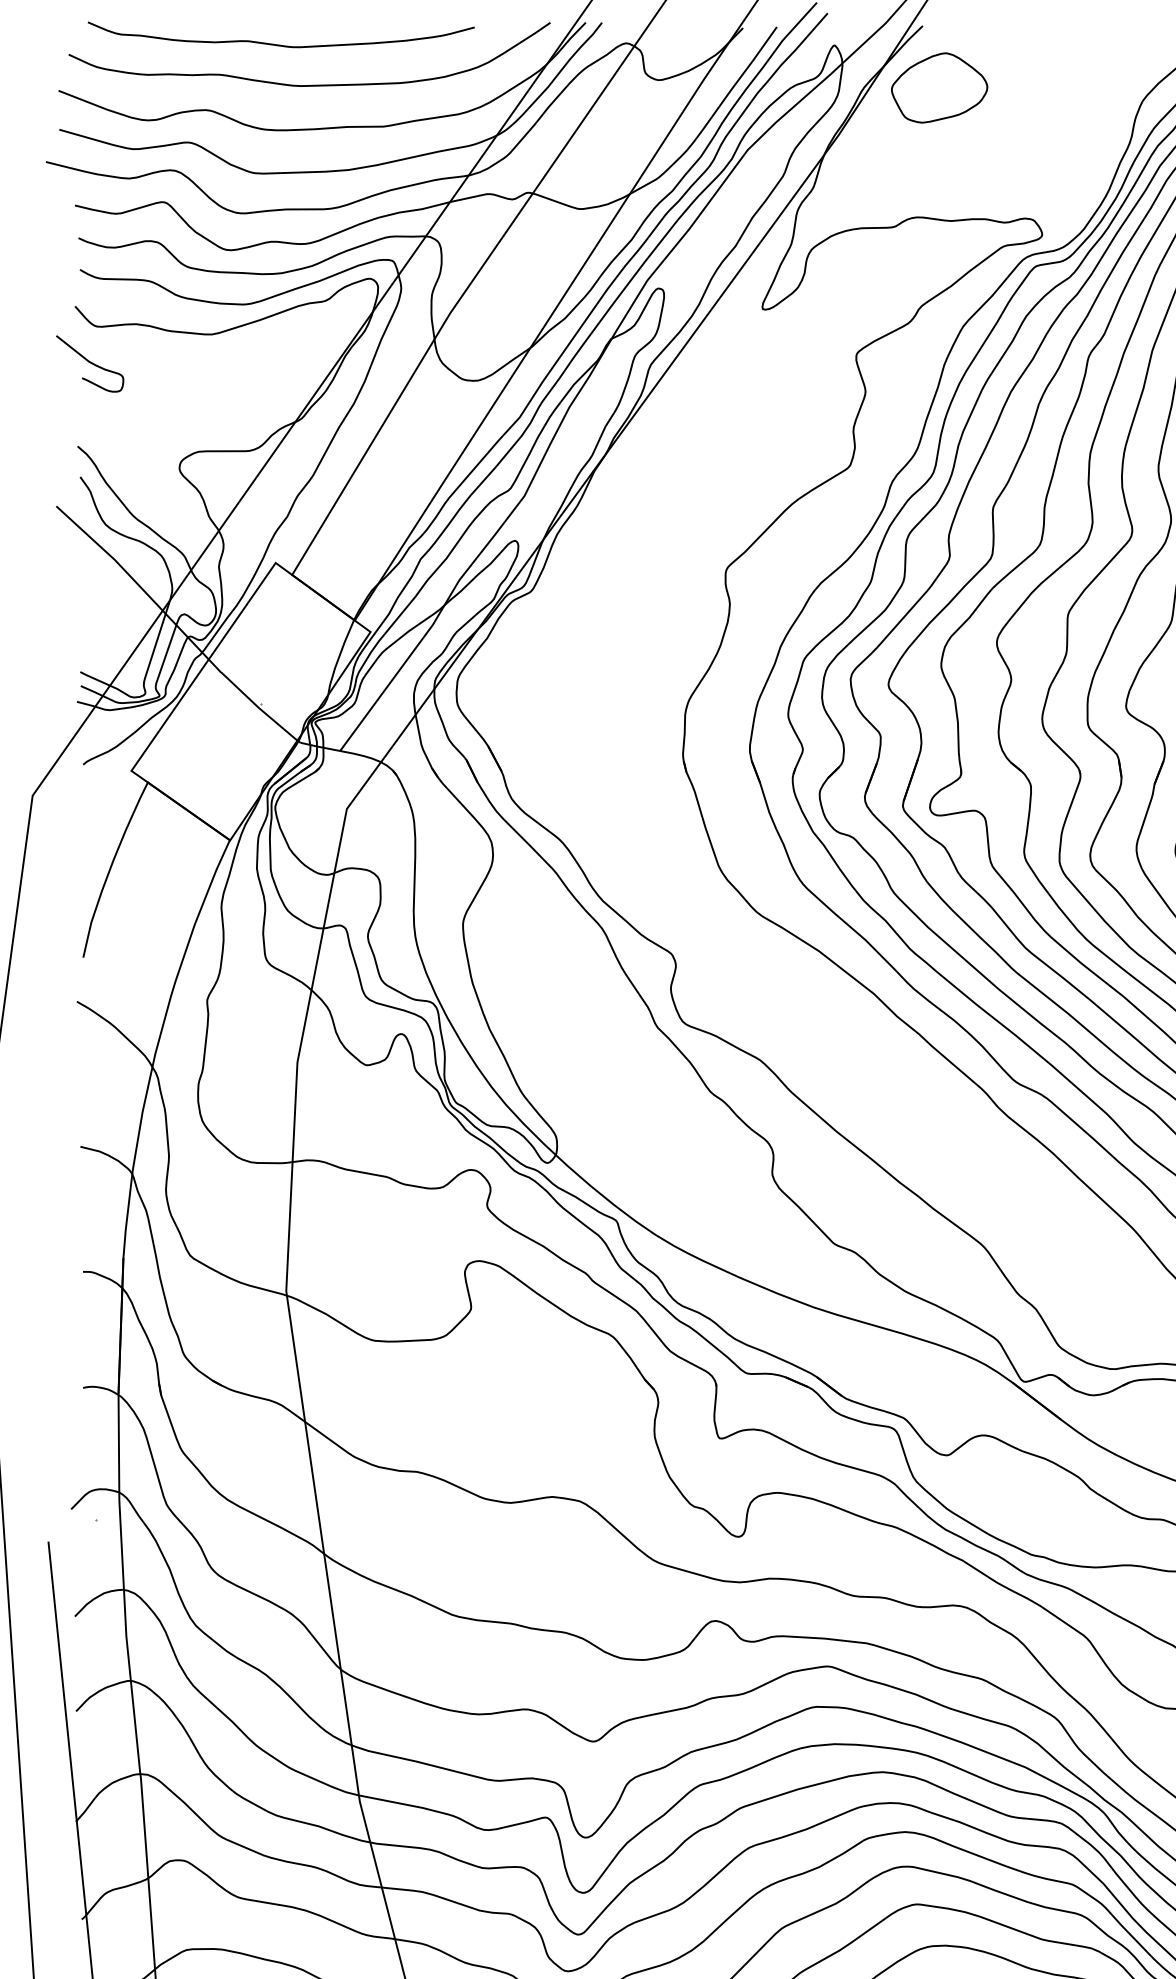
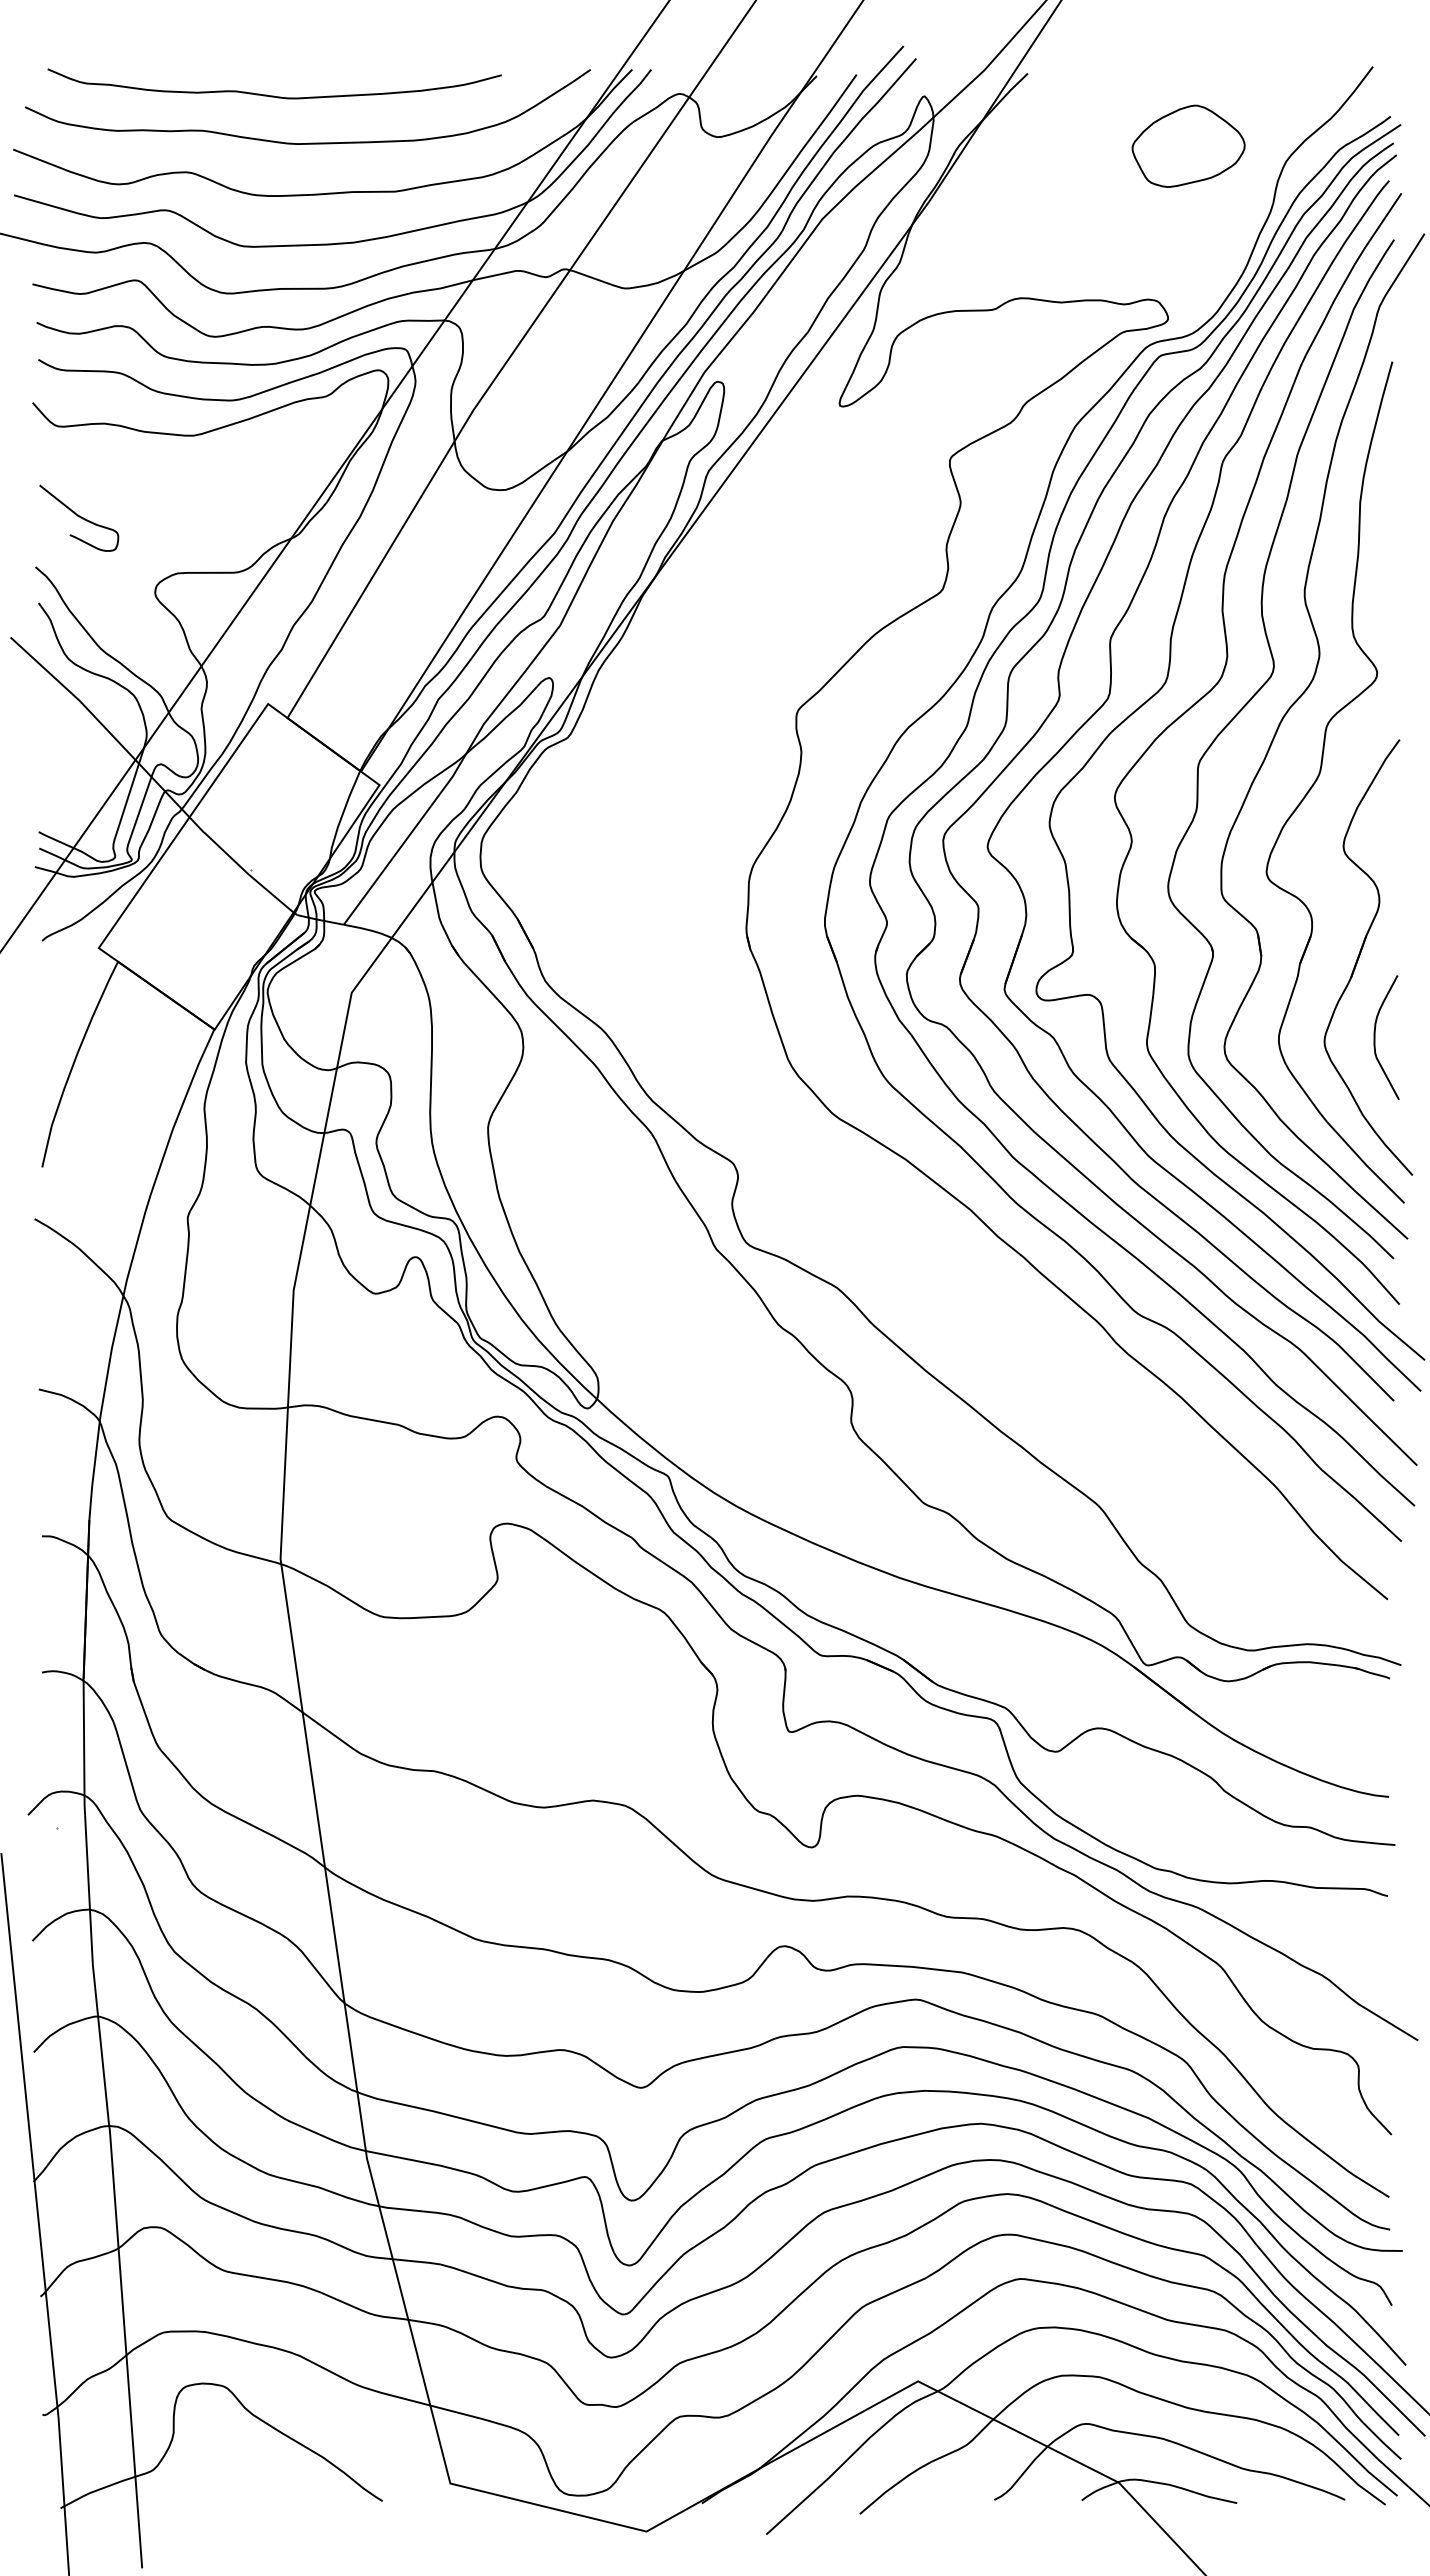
part: (939, 87) -> (1188, 145), moved
curve: (90, 363) -> (79, 517), moved

